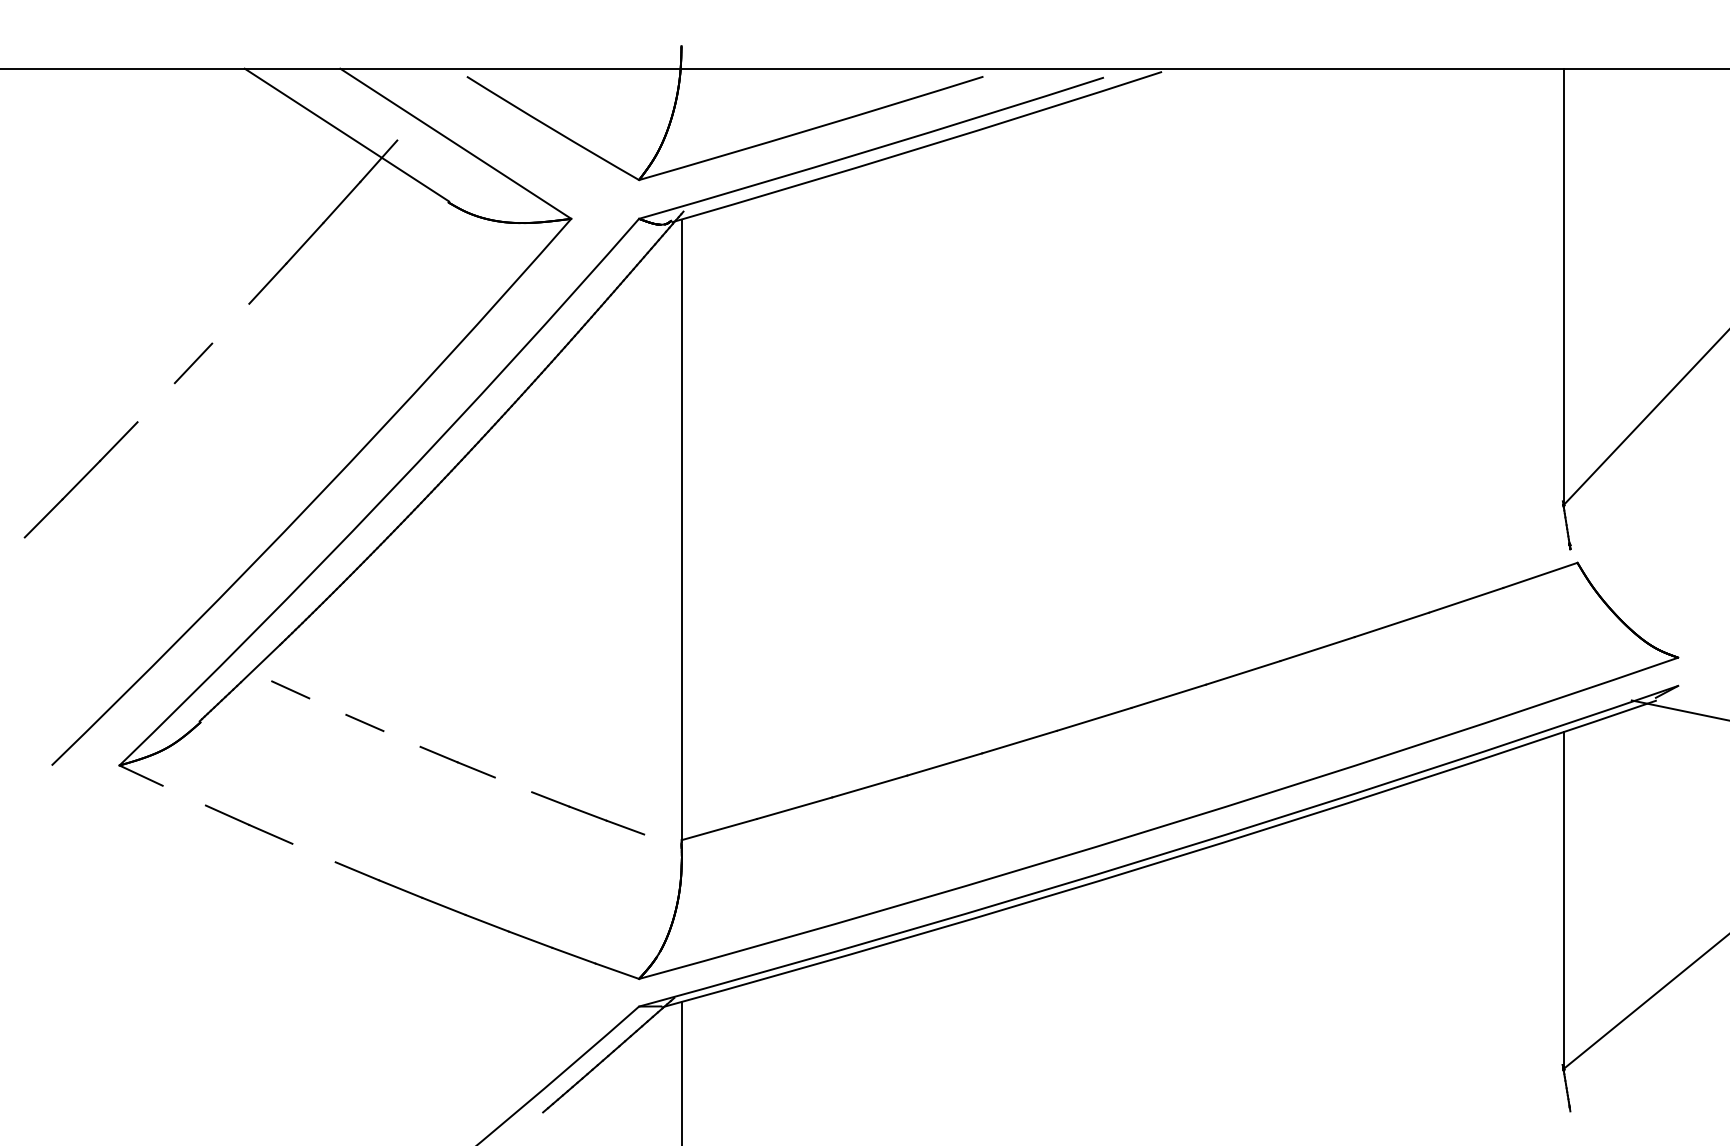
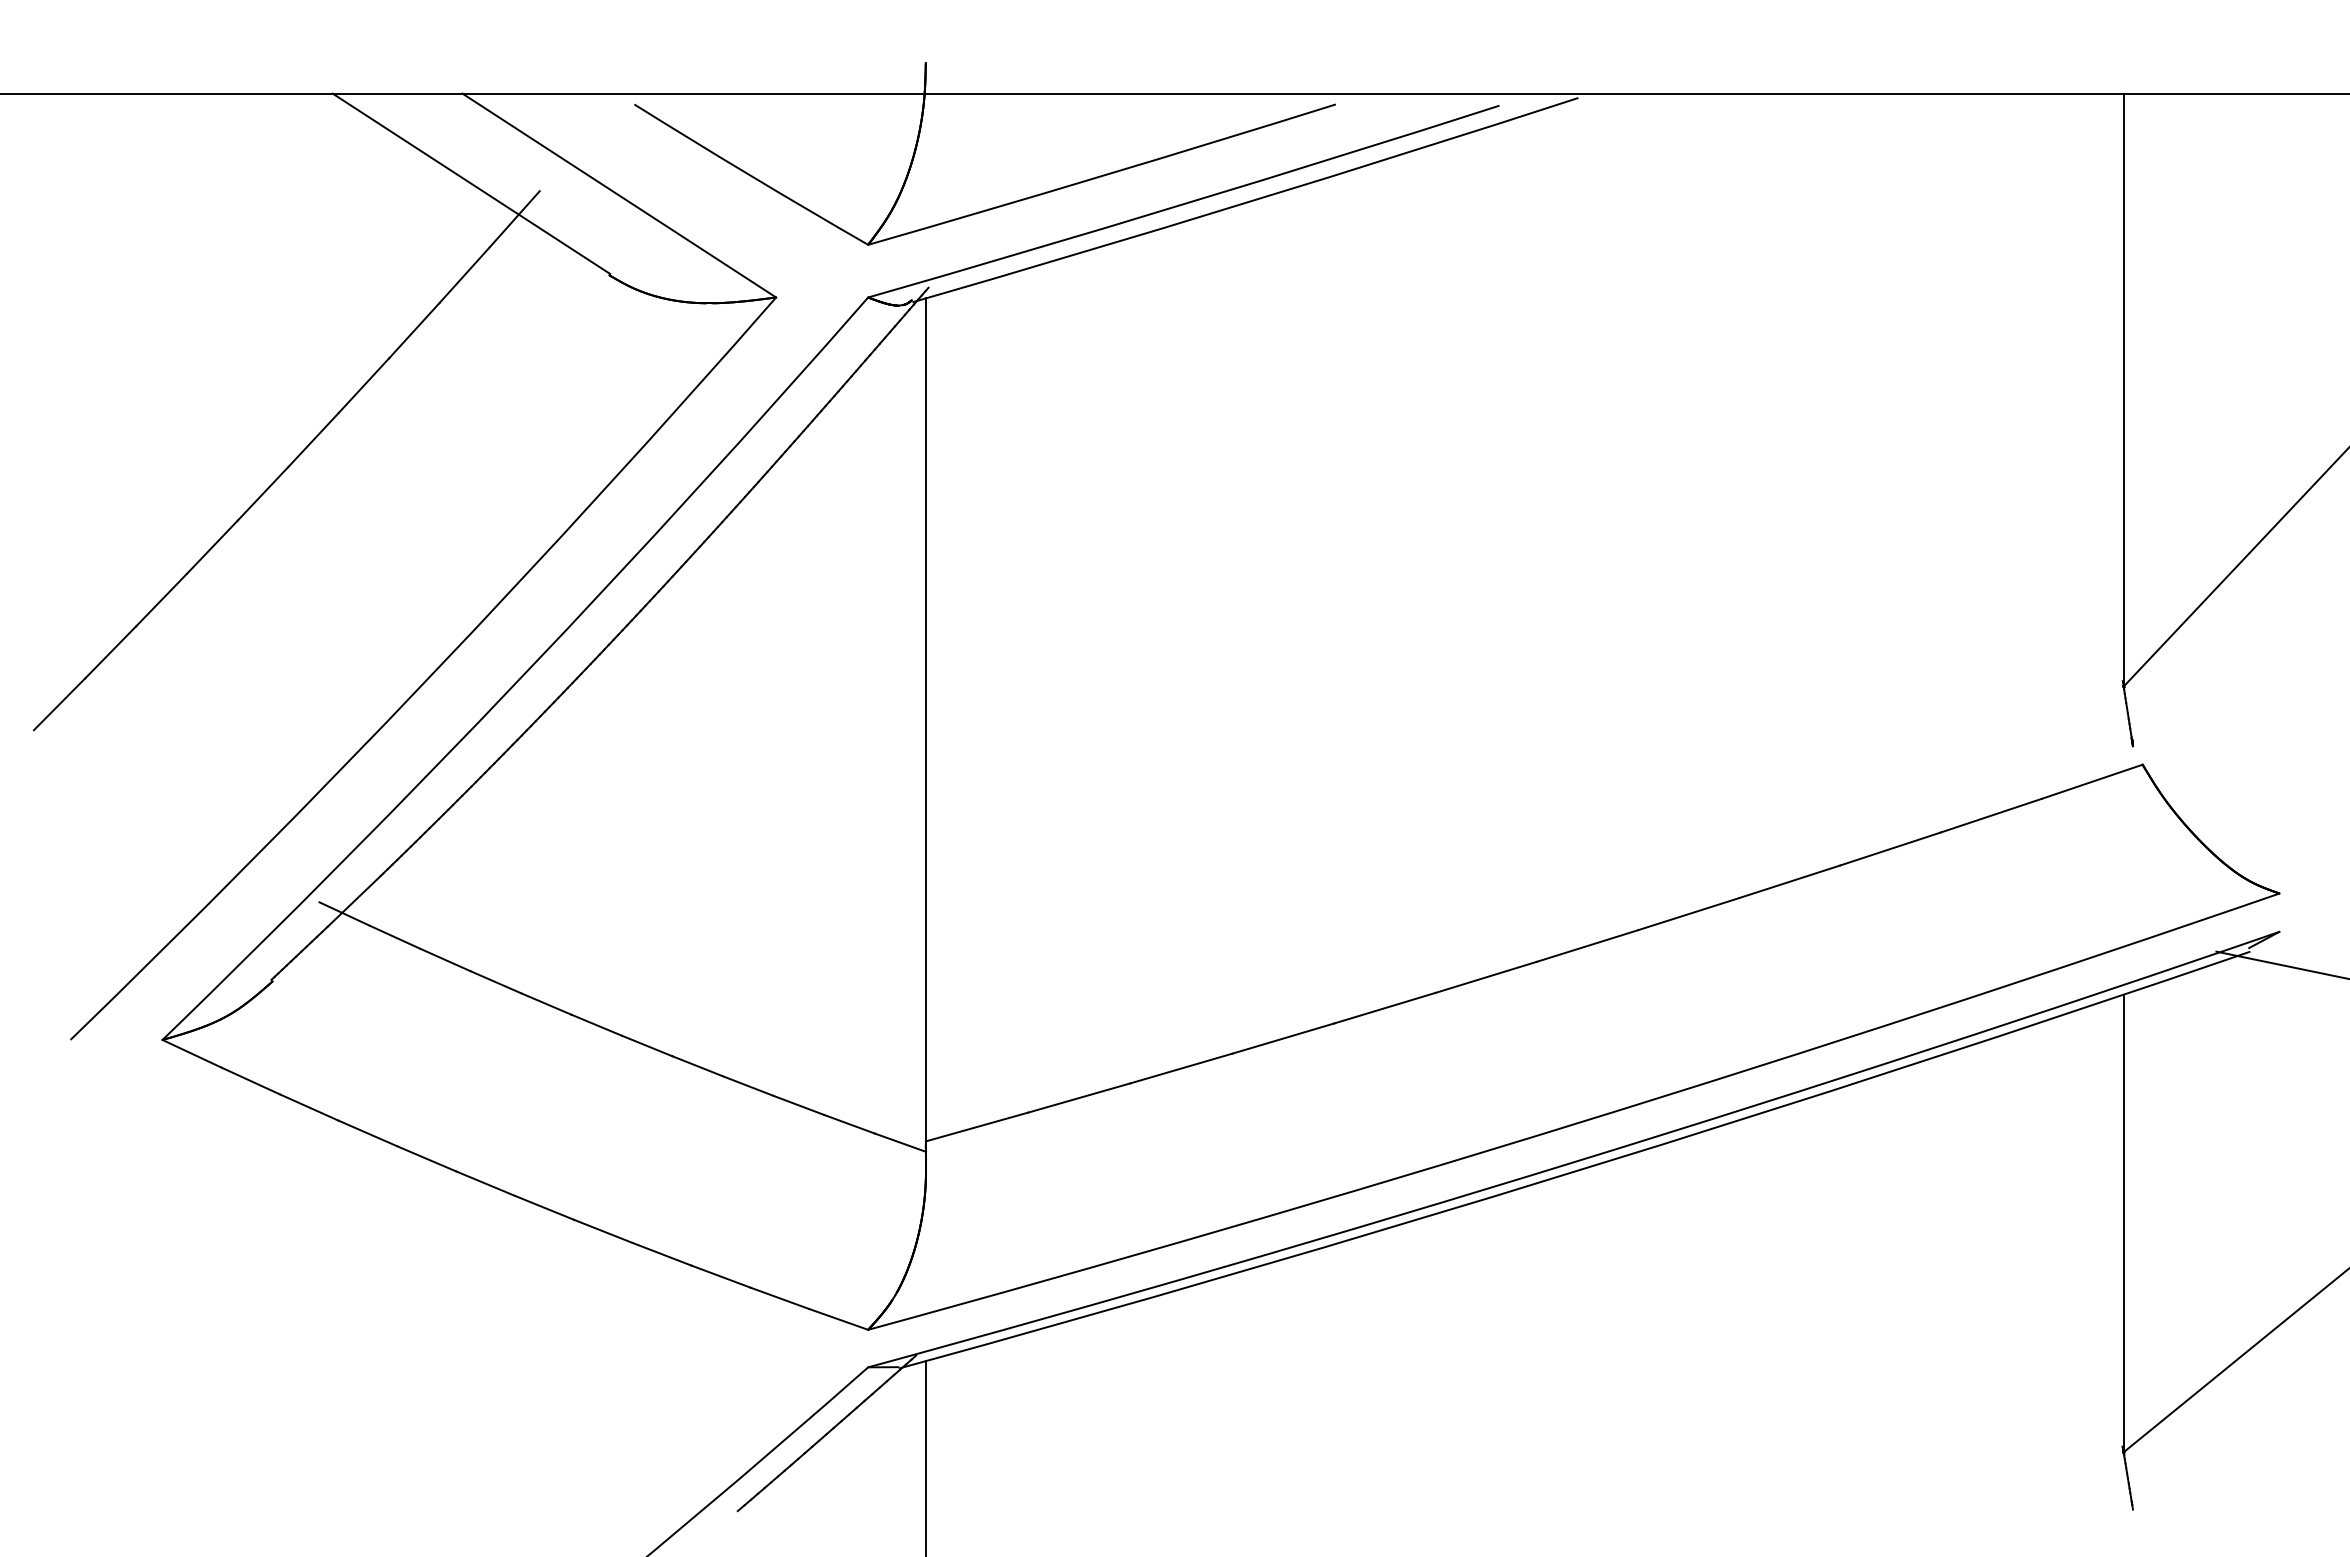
line: (230, 323) -> (313, 439), added
line: (156, 402) -> (212, 546), added
line: (253, 672) -> (344, 913), added
line: (327, 706) -> (445, 959), added
line: (401, 738) -> (545, 1003), added
line: (513, 785) -> (697, 1066), added
line: (184, 795) -> (250, 1080), added
line: (662, 841) -> (900, 1142), added
line: (313, 852) -> (426, 1158), added

